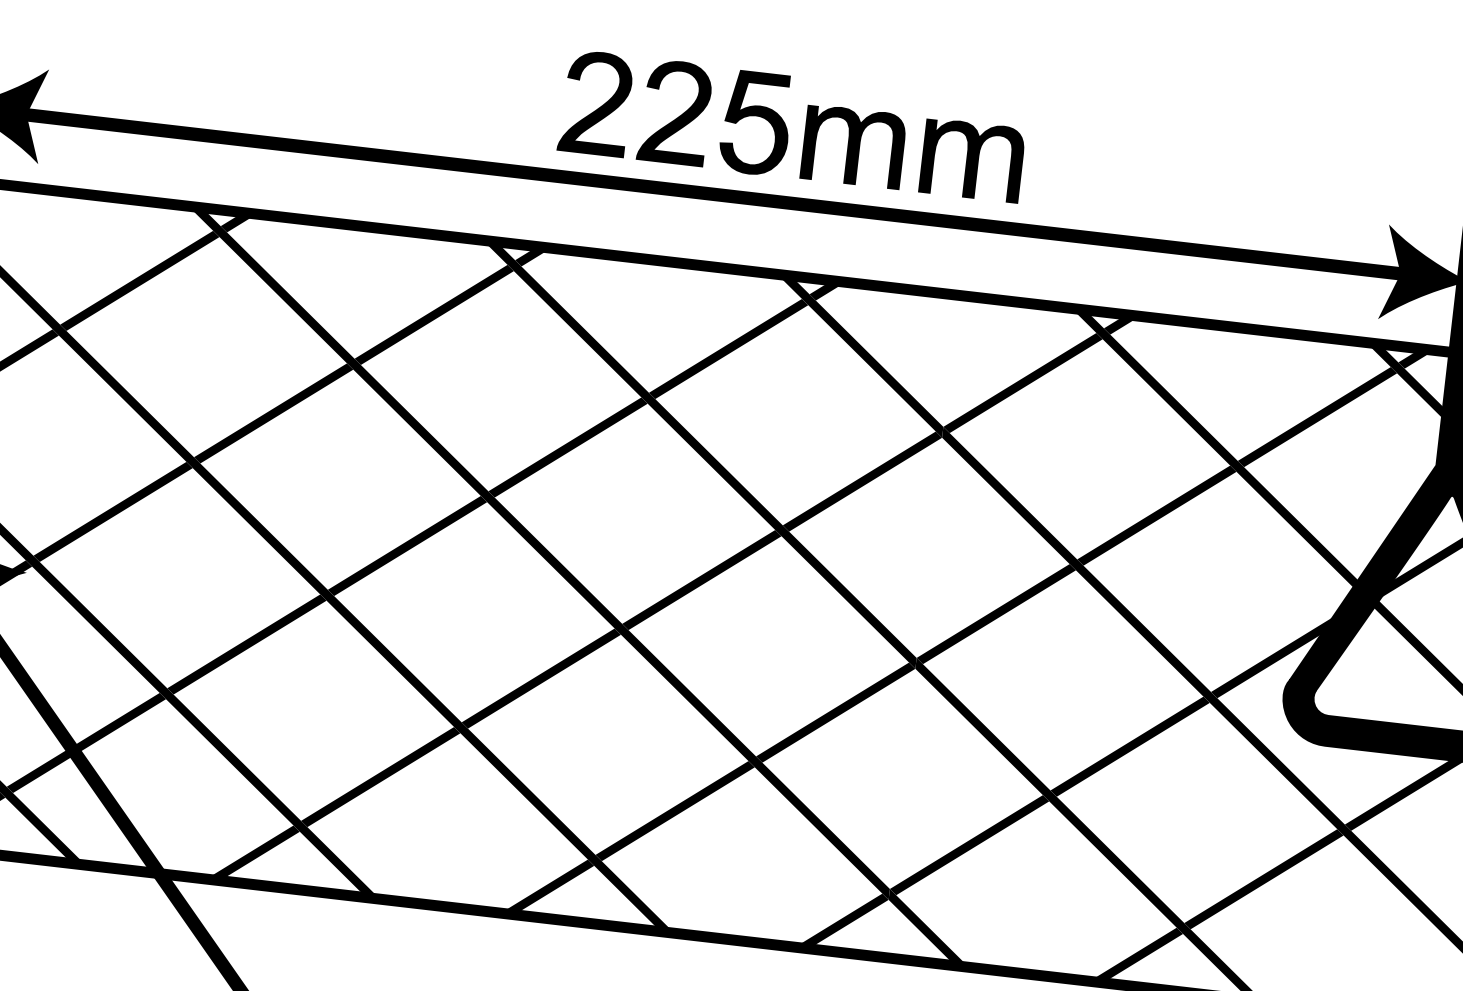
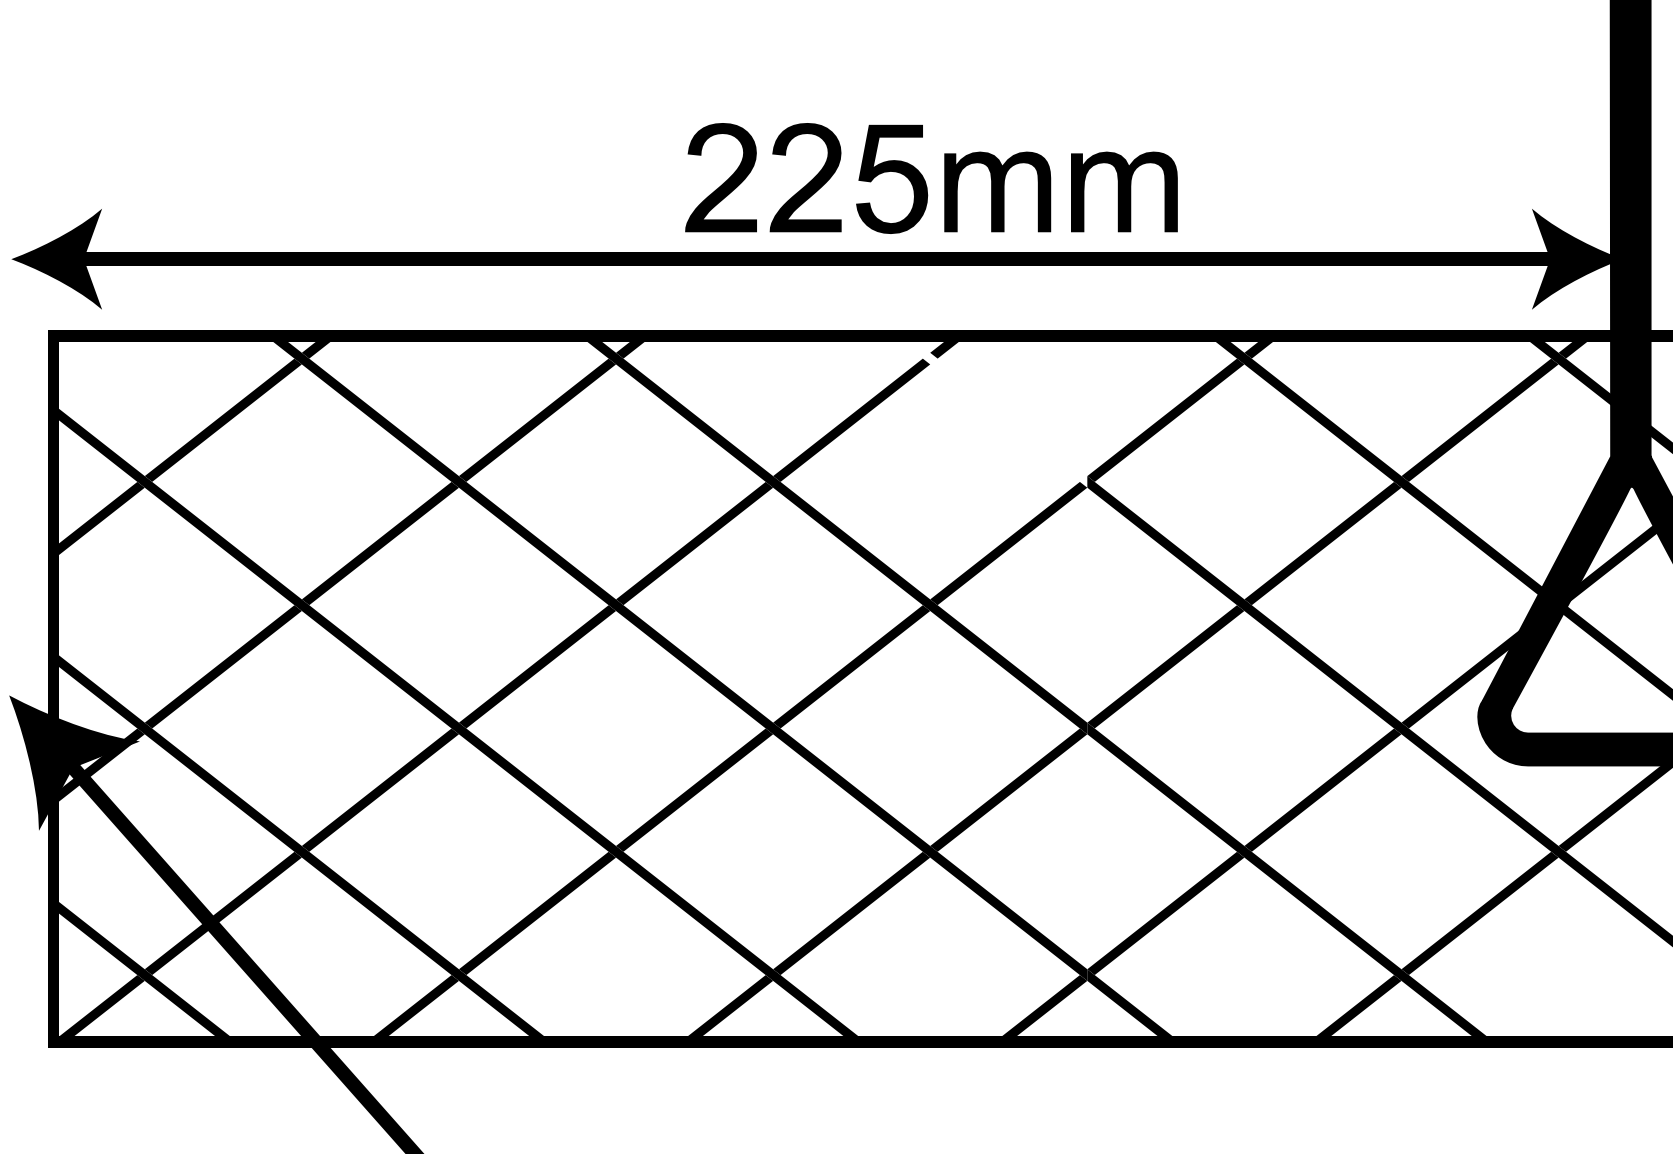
part: (787, 128) -> (925, 180), moved
fill: (859, 355) -> (990, 411), removed

